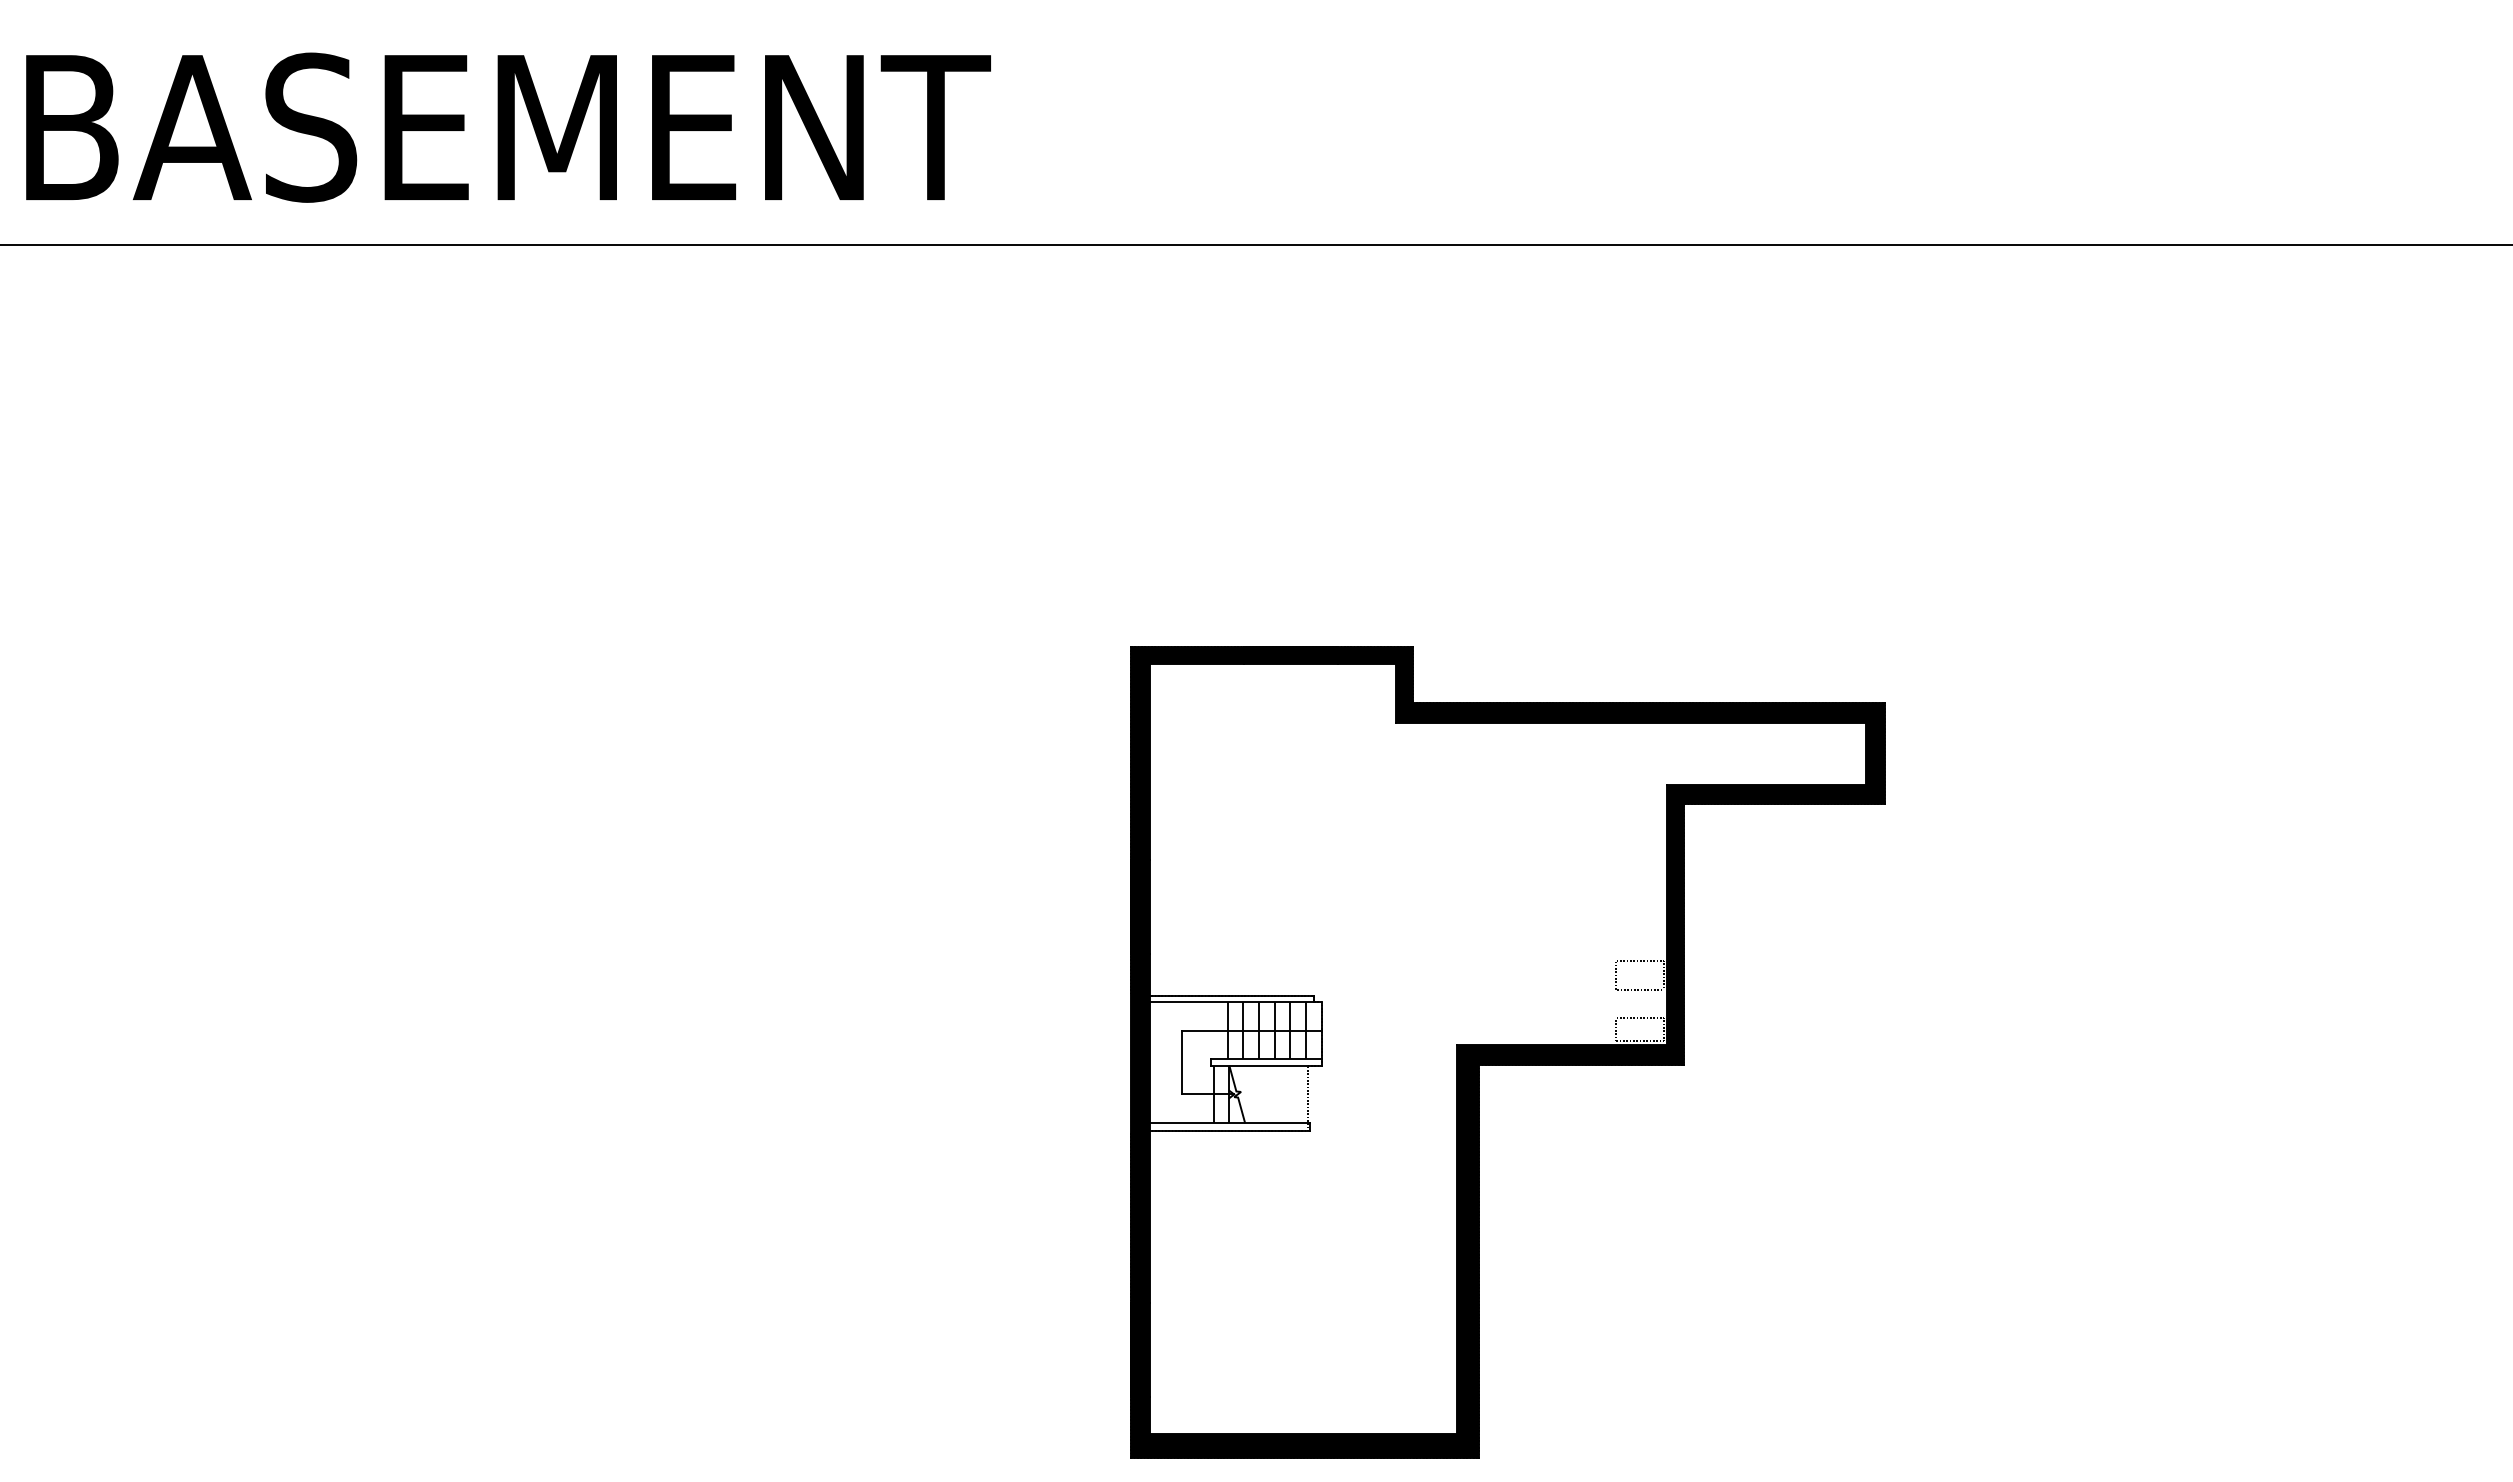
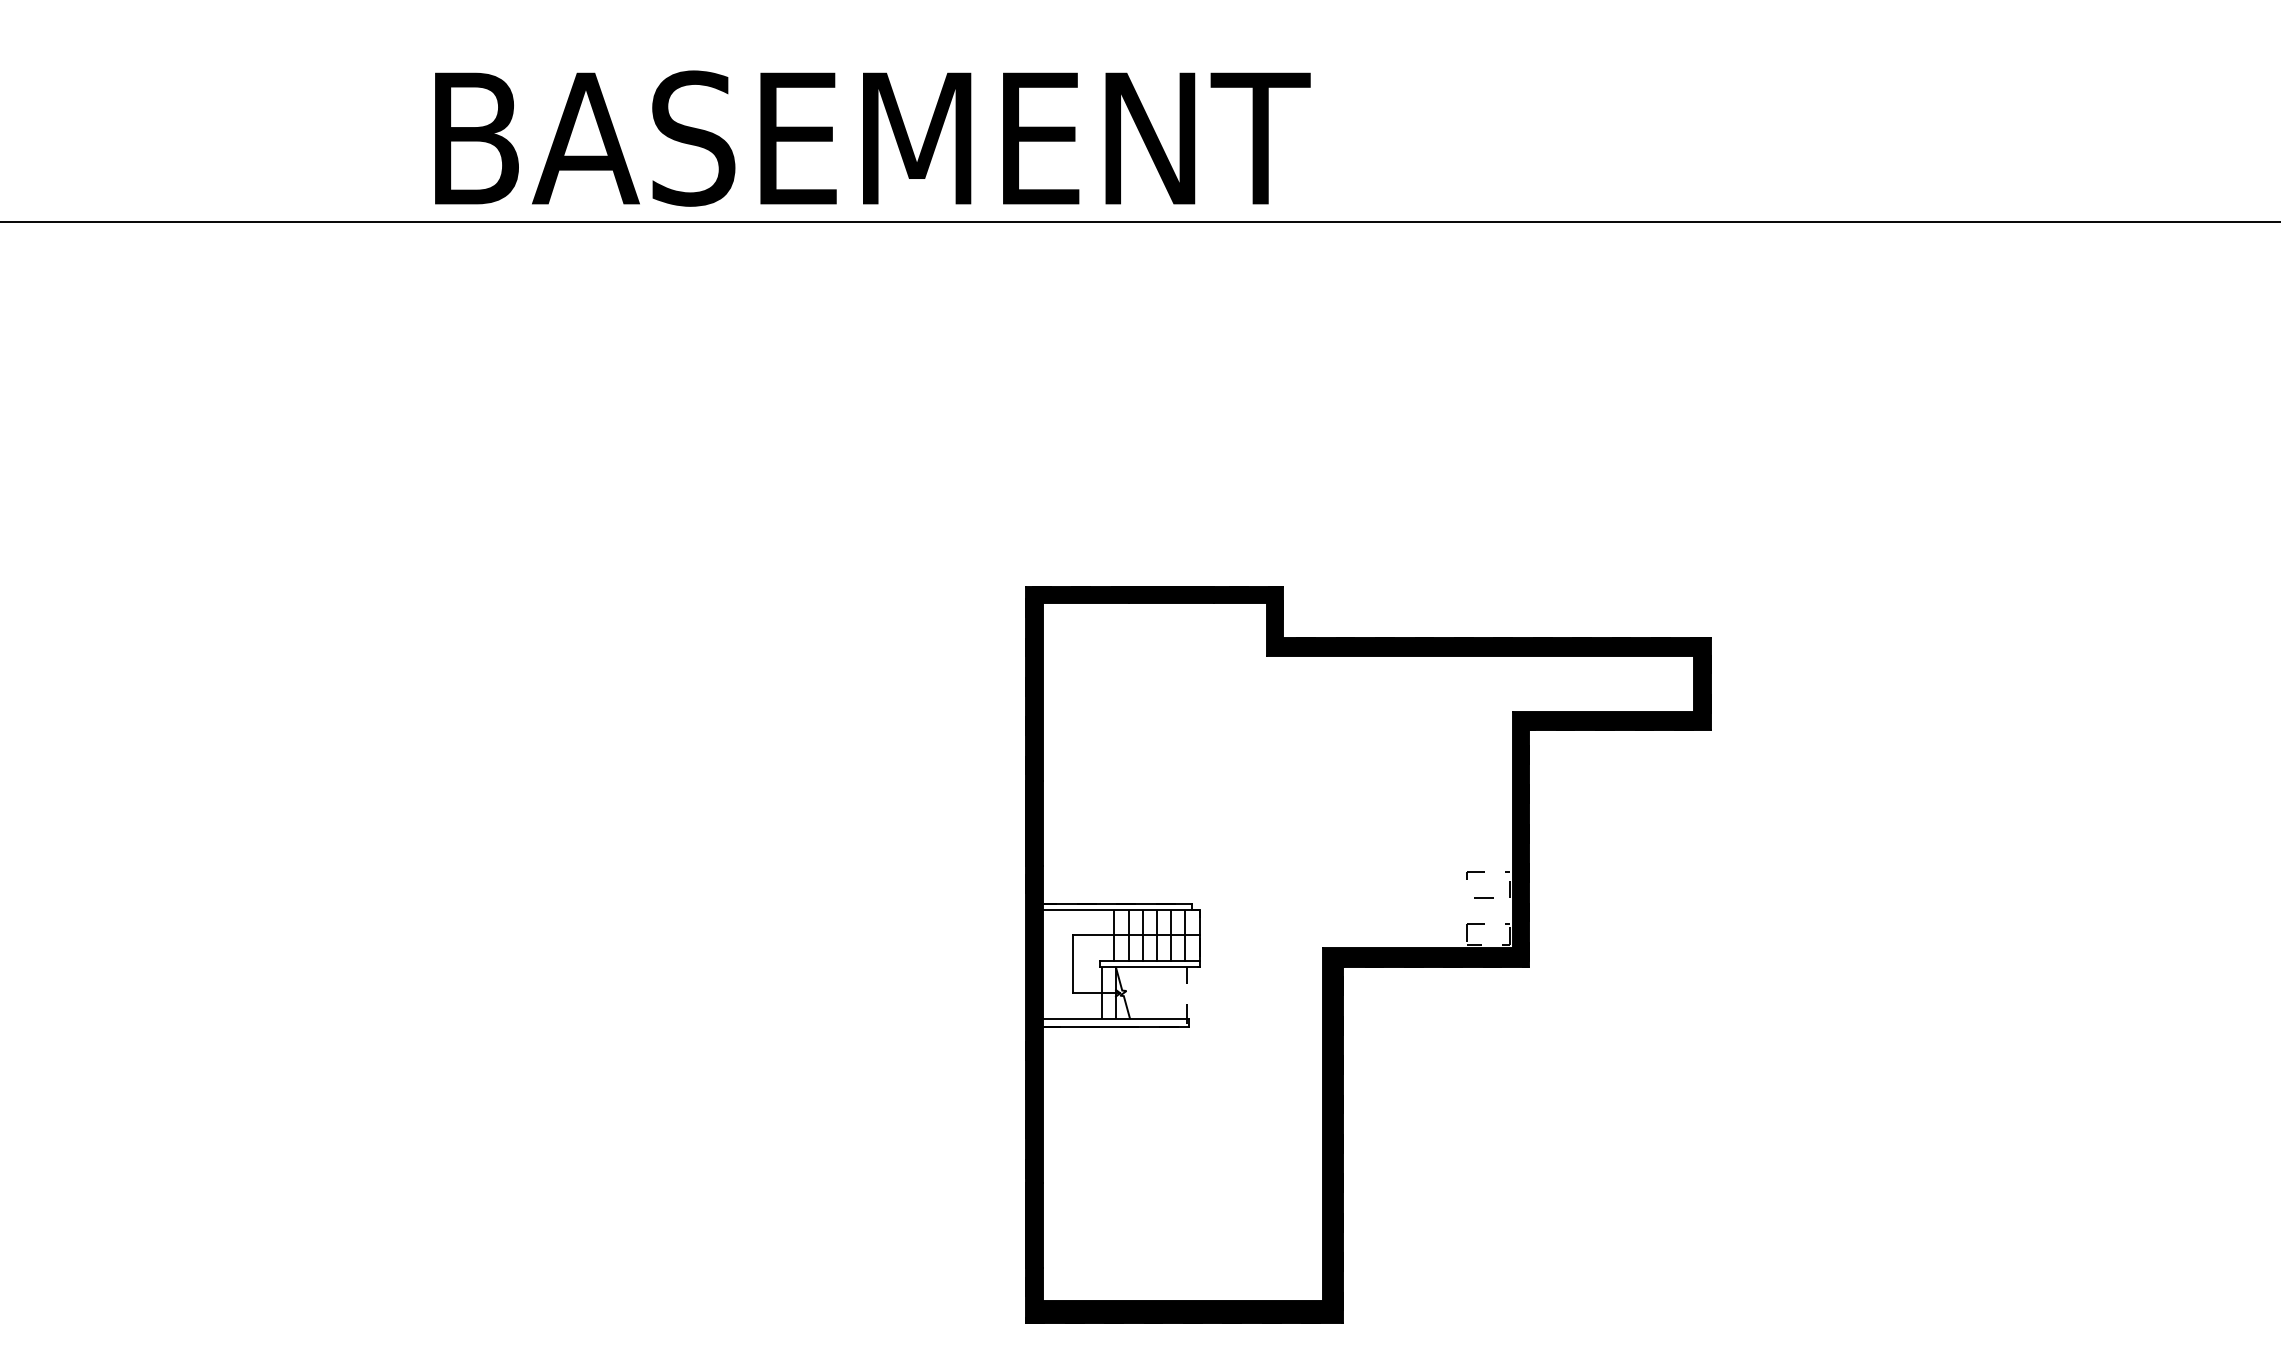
text: (508, 127) -> (872, 138), moved

